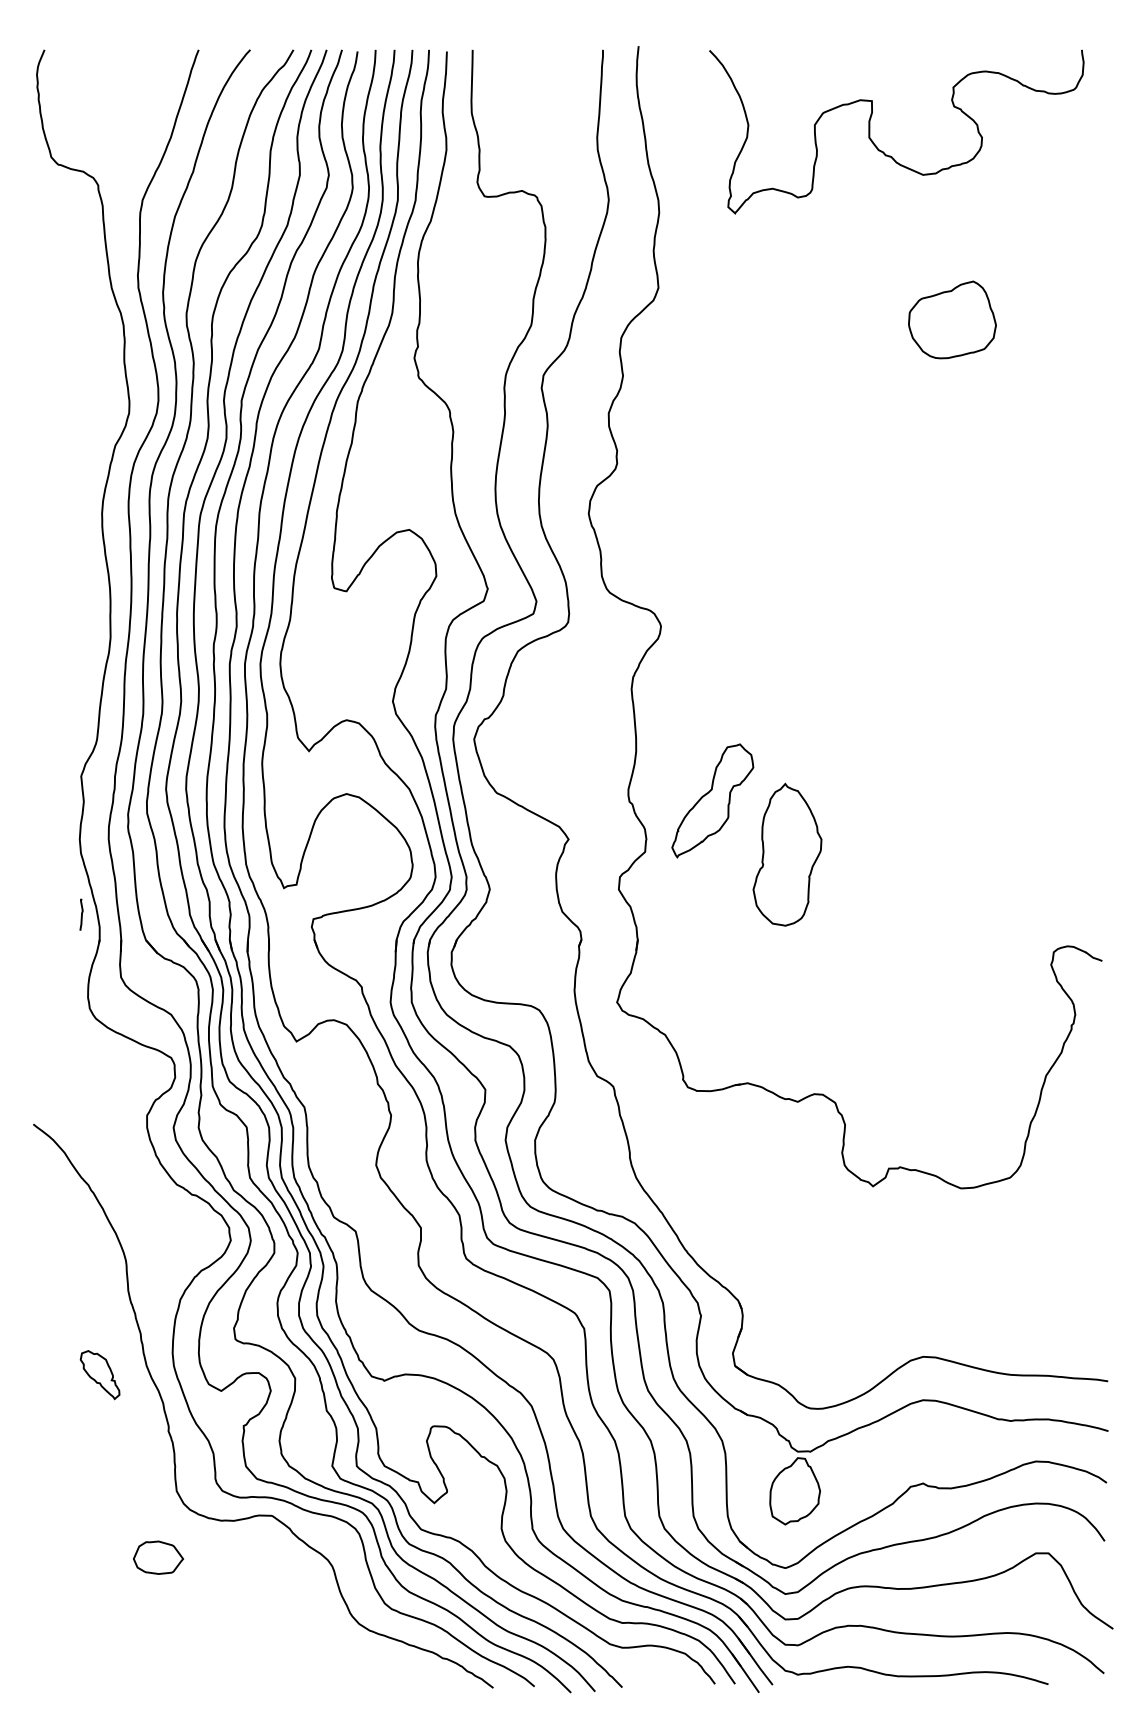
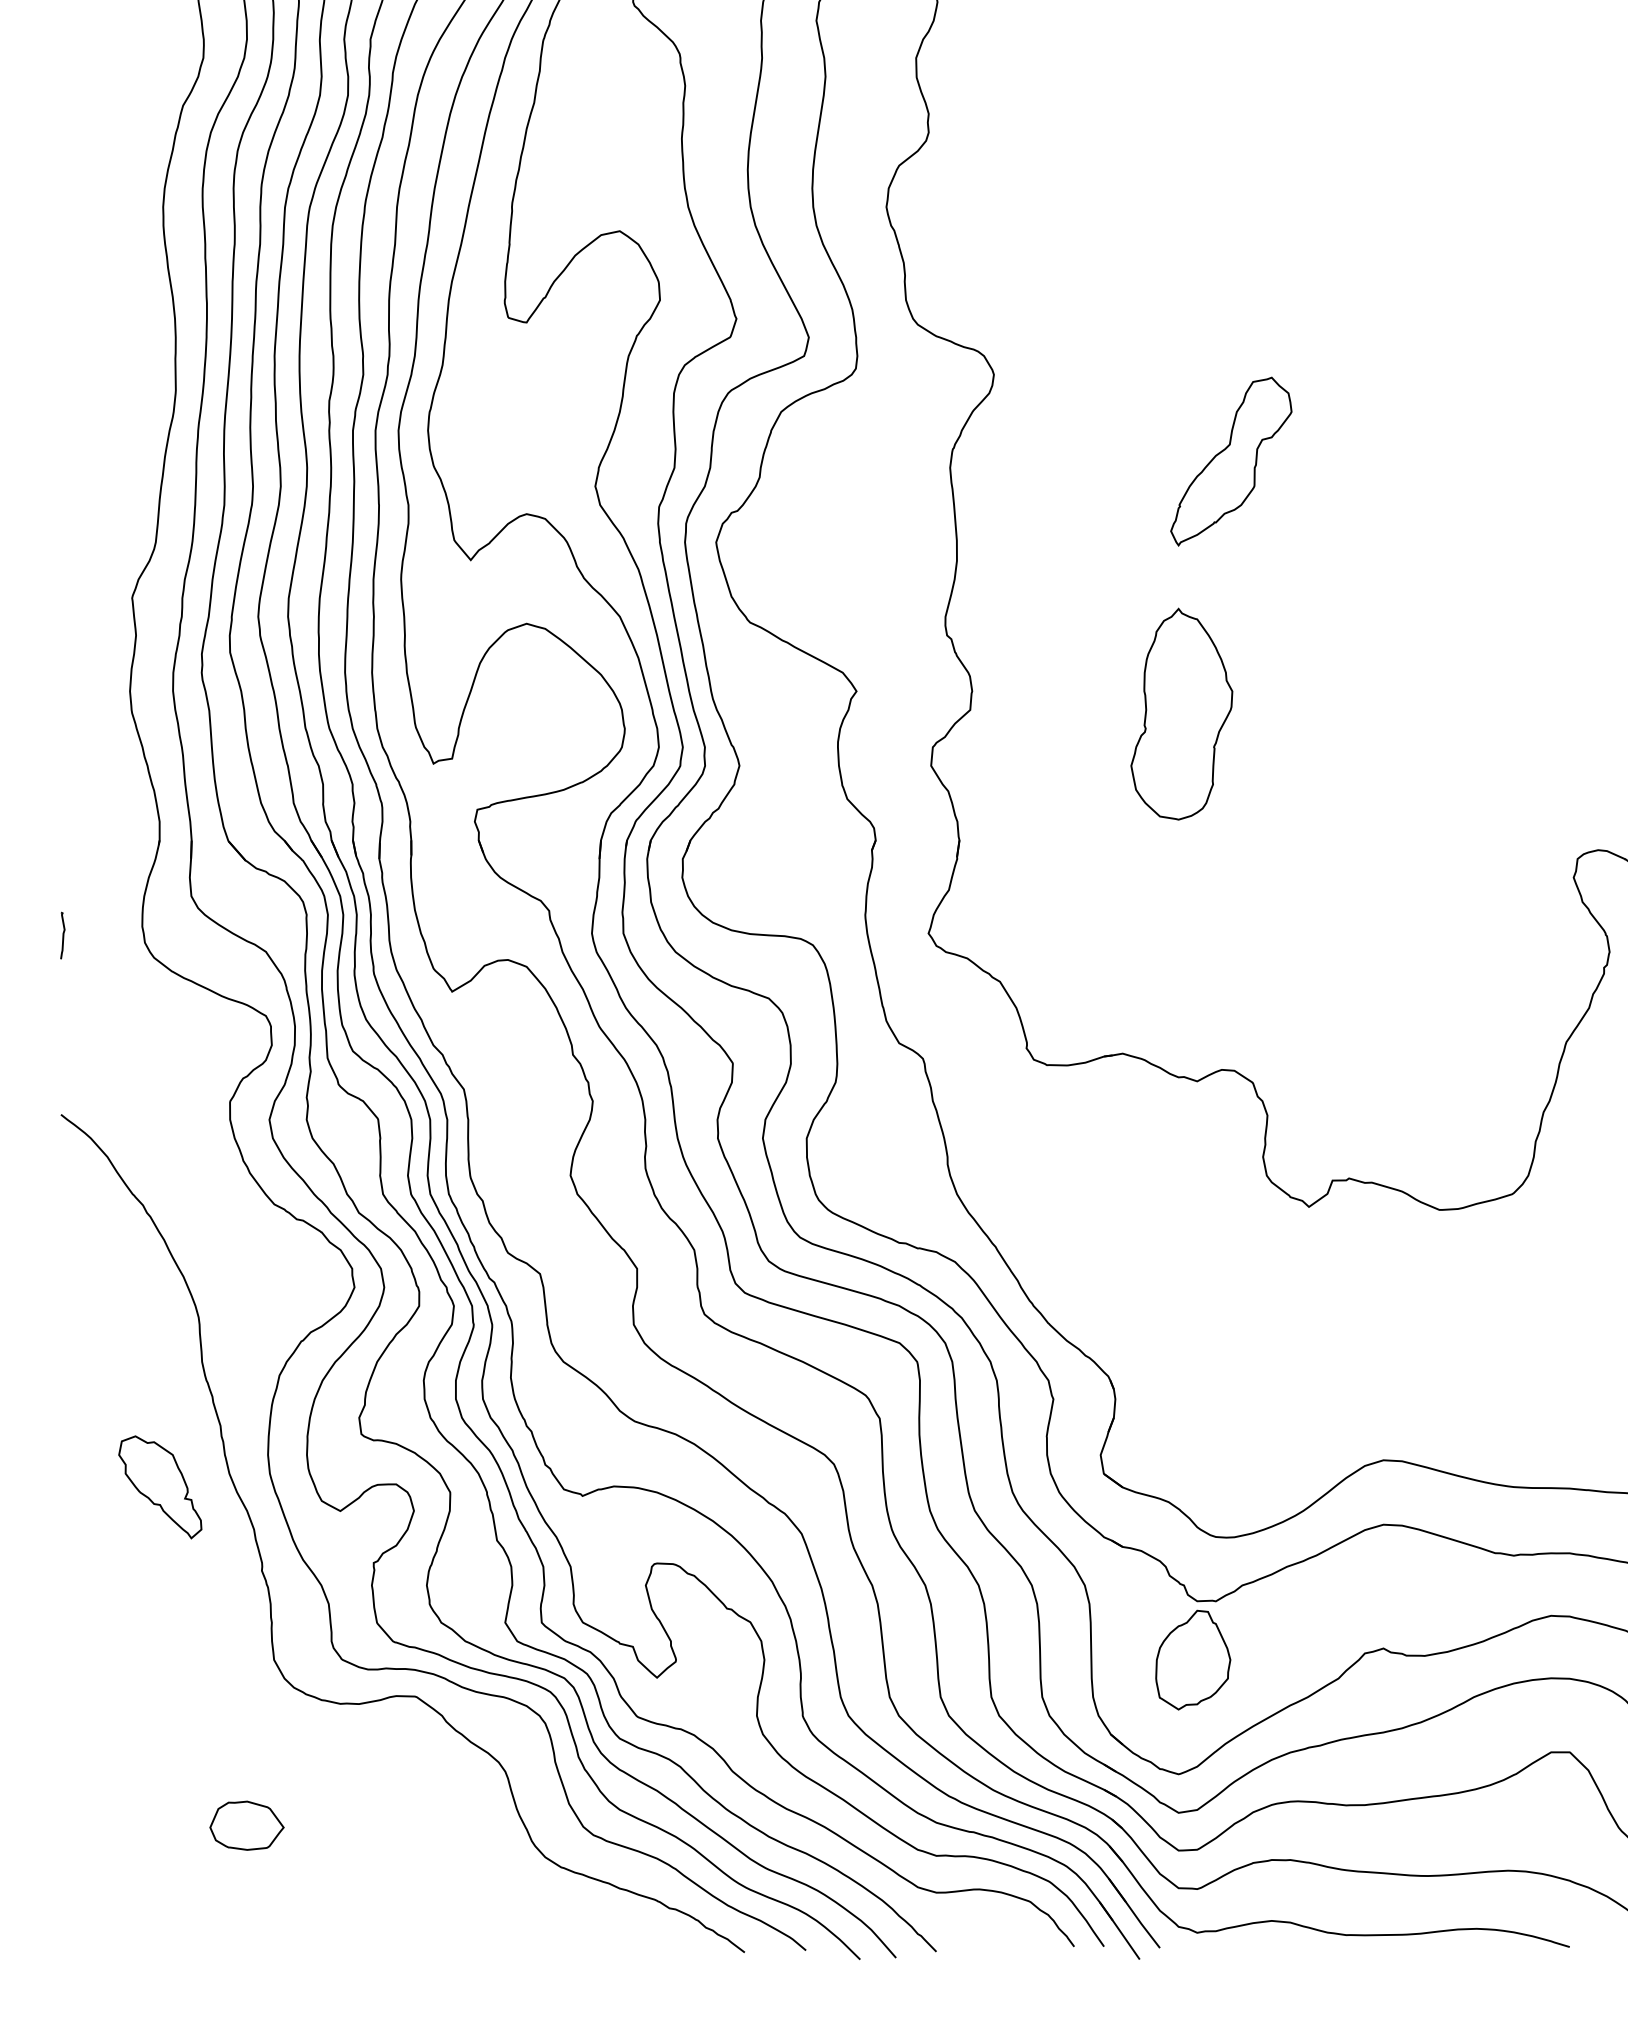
part: (712, 800) -> (1230, 461), moved
line: (81, 914) -> (62, 935), moved
part: (99, 1374) -> (159, 1486), size x1.43
part: (158, 1557) -> (247, 1825), moved

